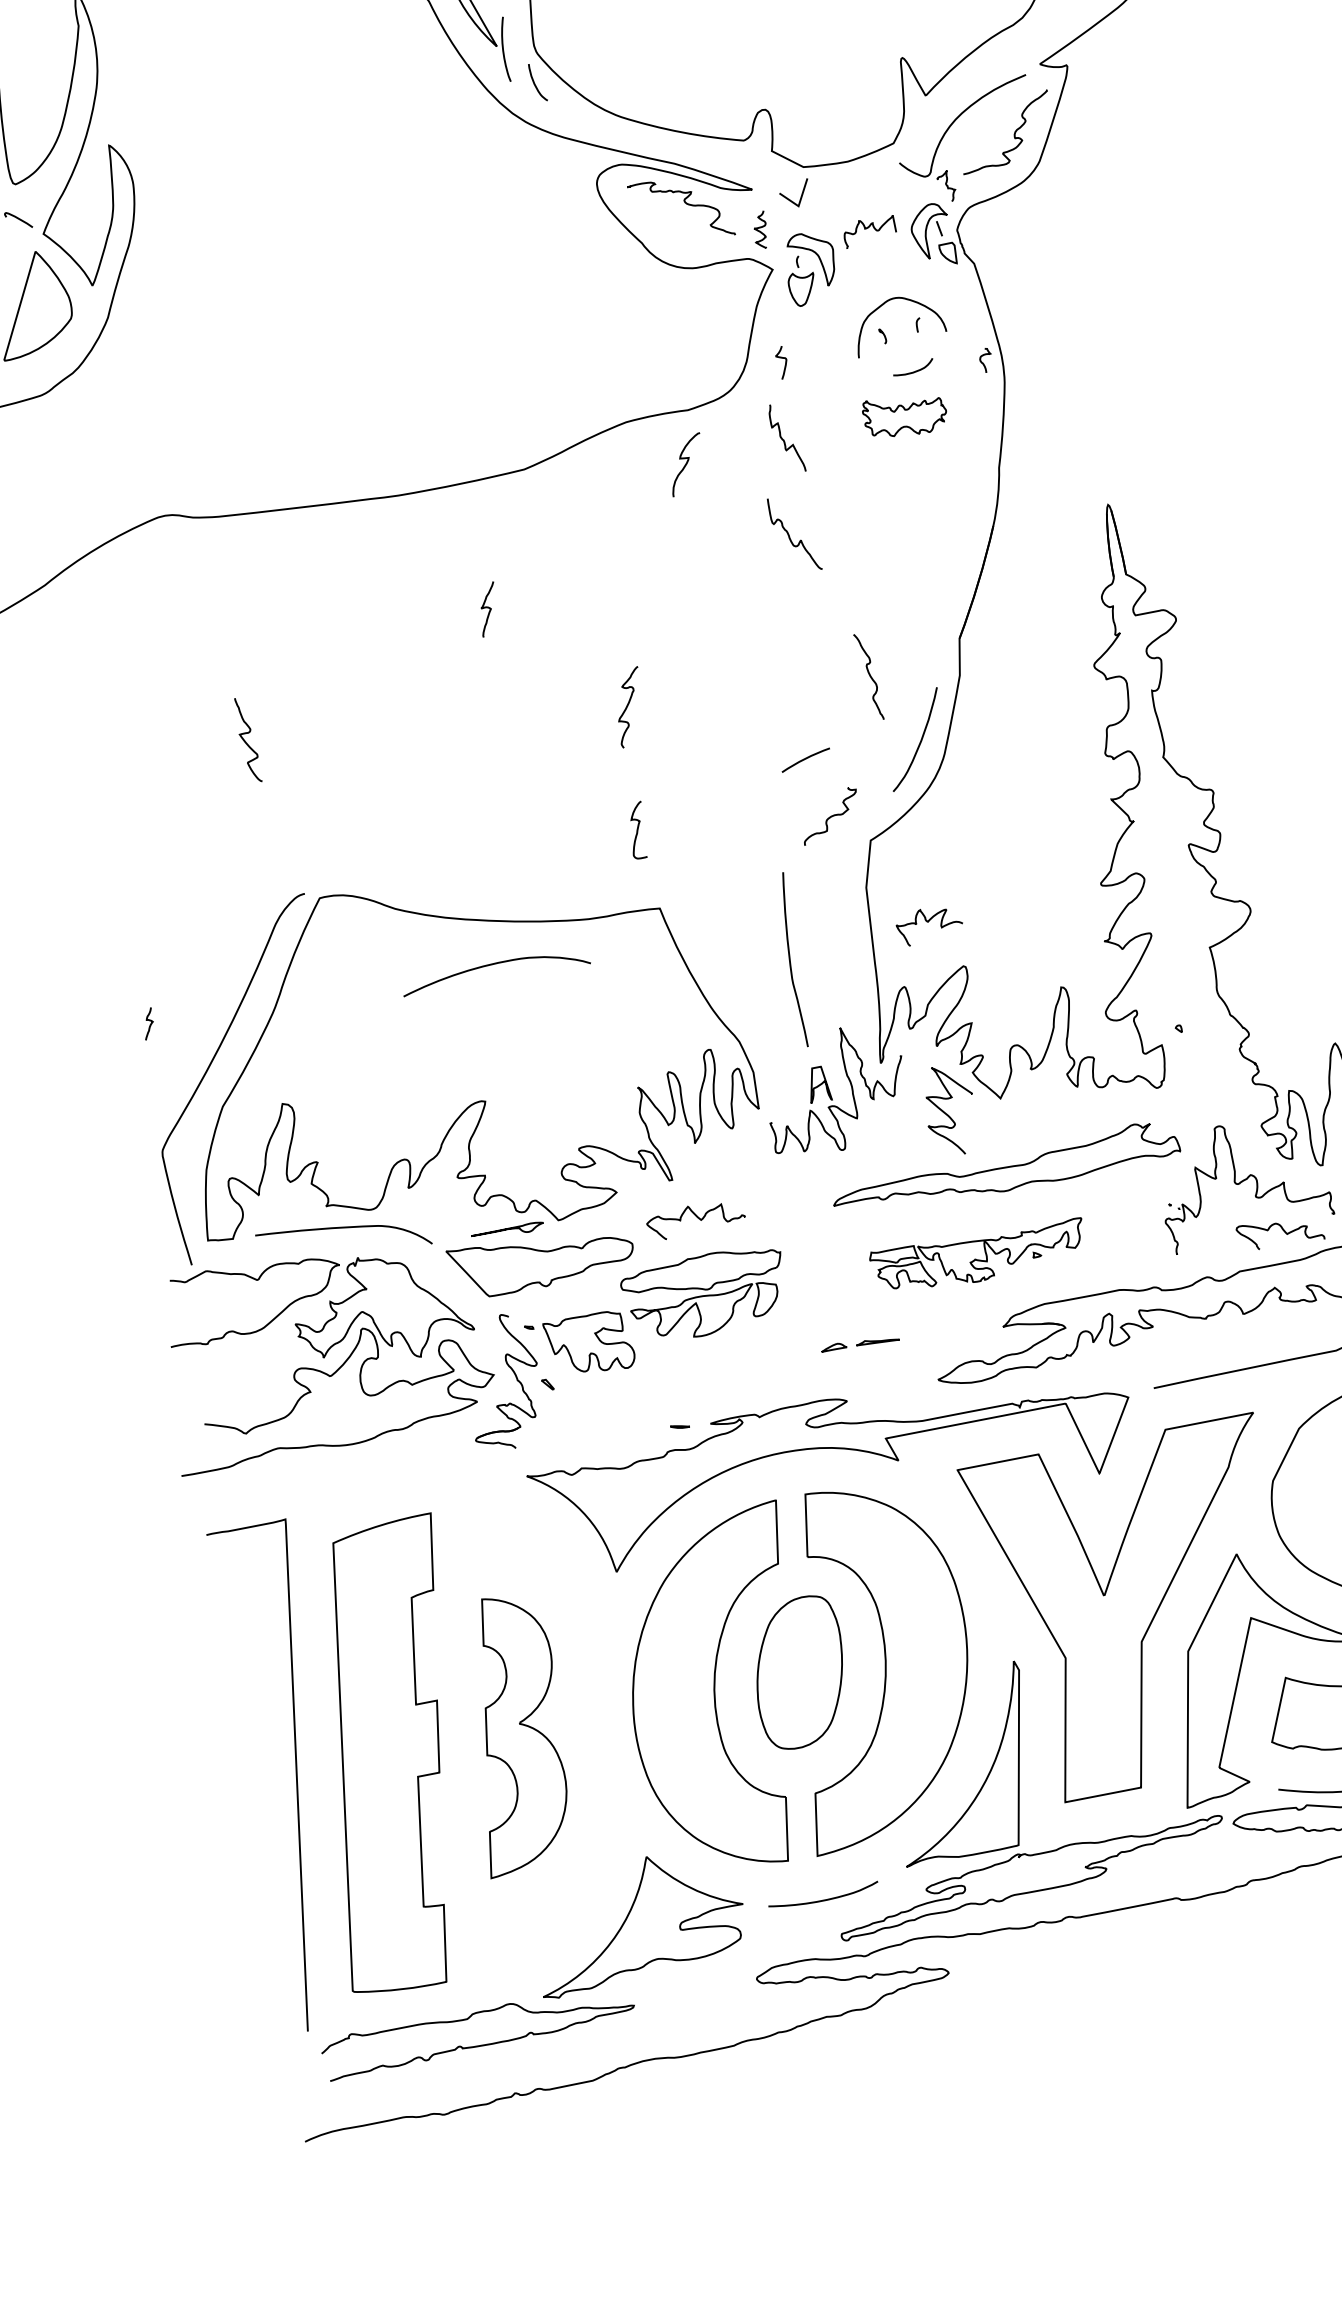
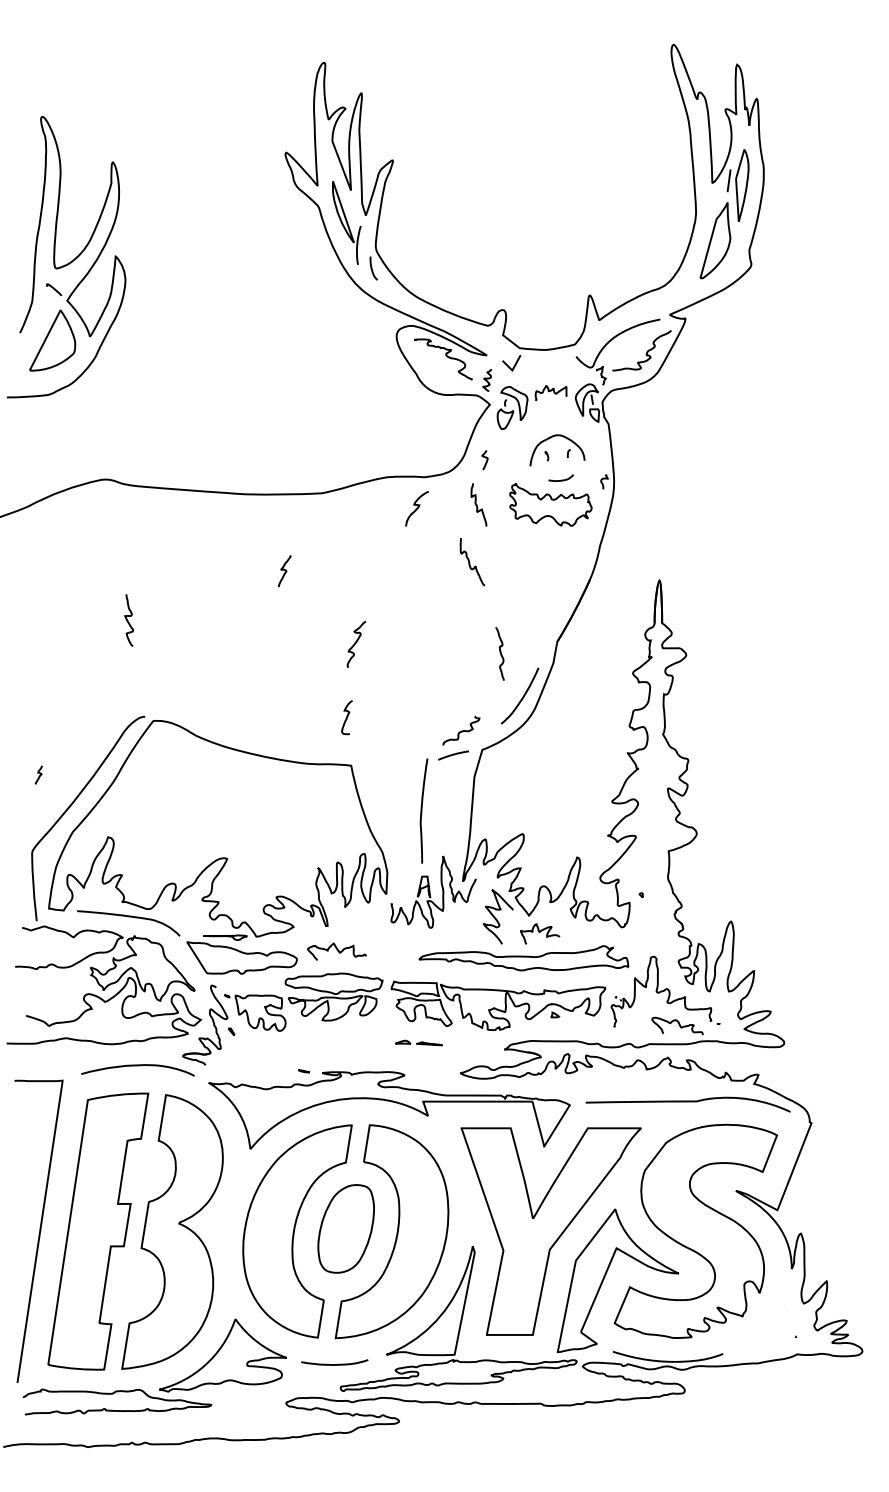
part: (904, 414) -> (550, 504), size x1.67
line: (805, 760) -> (453, 755), moved
curve: (929, 922) -> (540, 932), moved
curve: (493, 966) -> (137, 1066), moved
part: (979, 1256) -> (498, 1005), size x1.67
part: (514, 1732) -> (172, 1231), size x1.67

